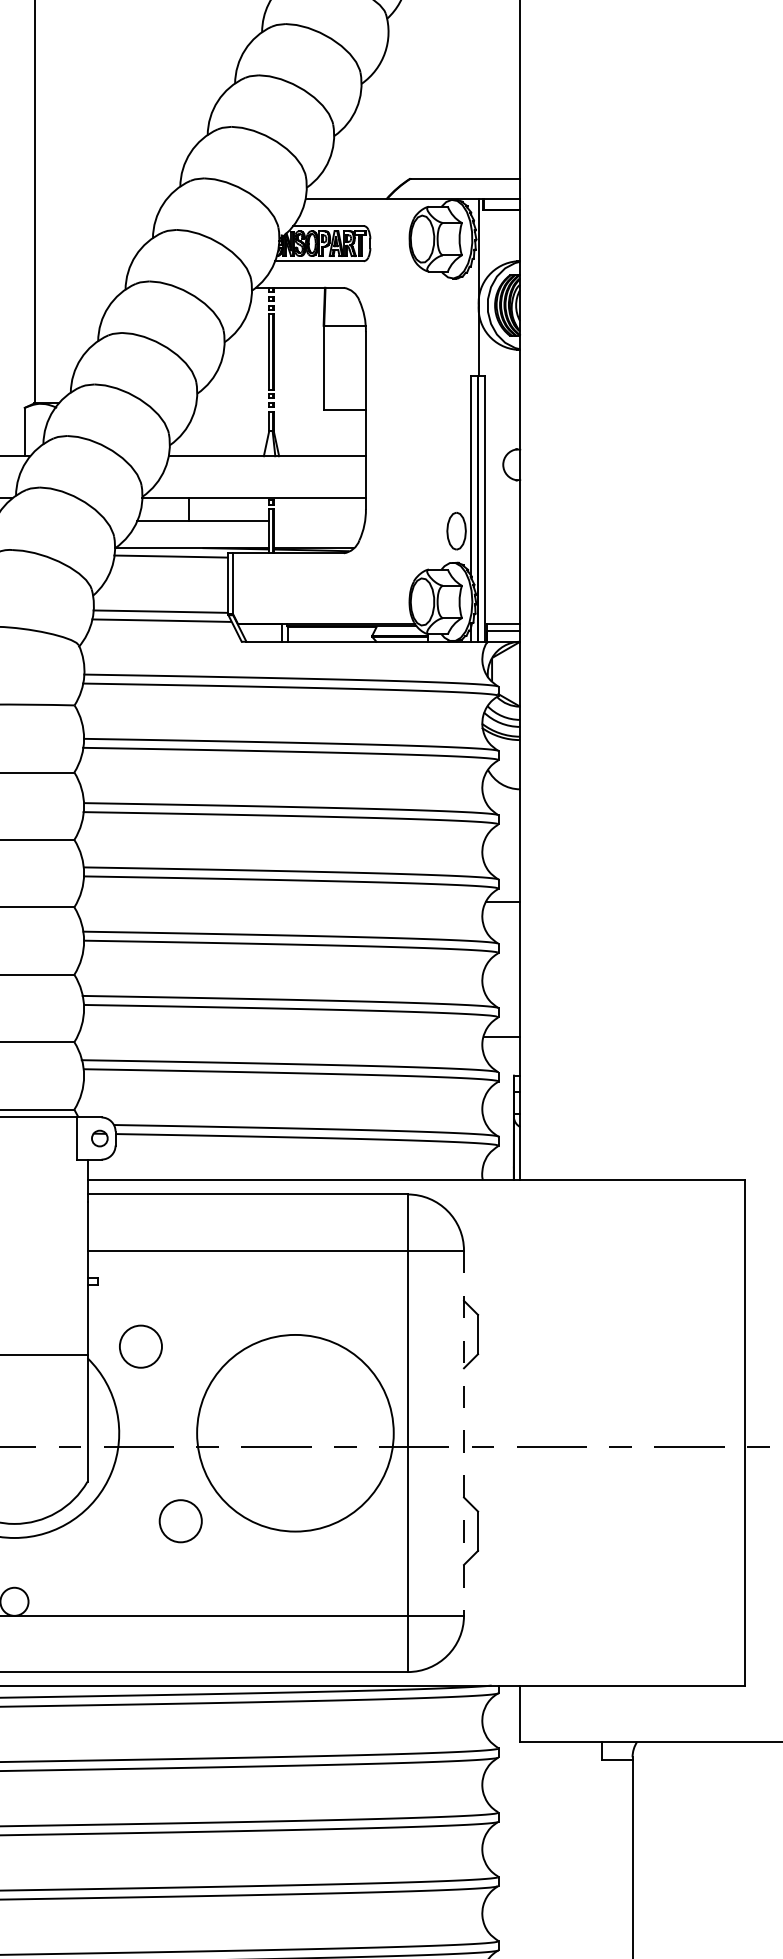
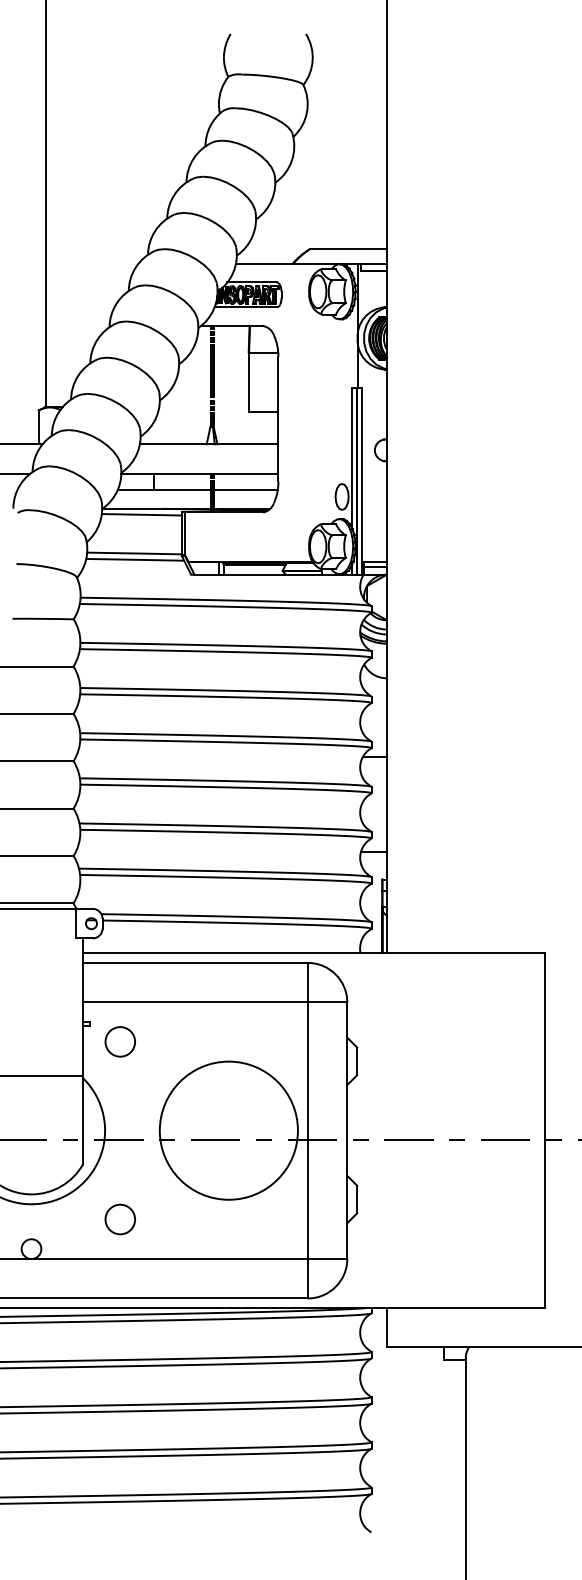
line: (319, 520) -> (245, 489), added
circle: (139, 1346) -> (119, 1041), moved
line: (464, 1434) -> (347, 1131), dashed -> solid
circle: (179, 1521) -> (119, 1219), moved

